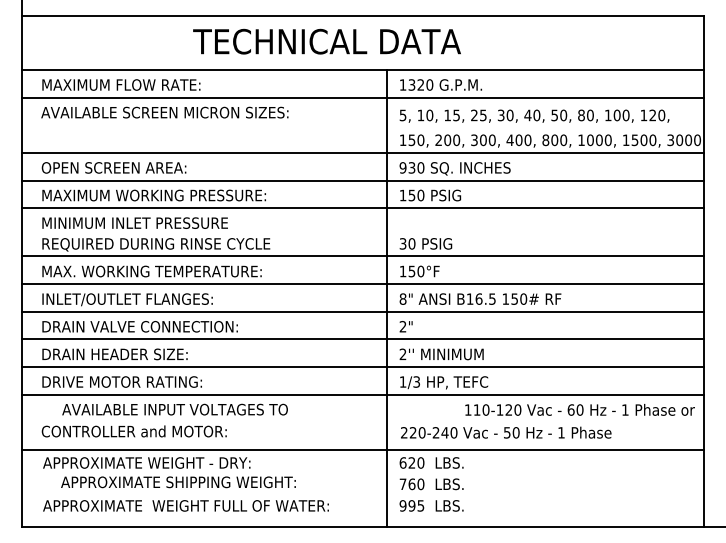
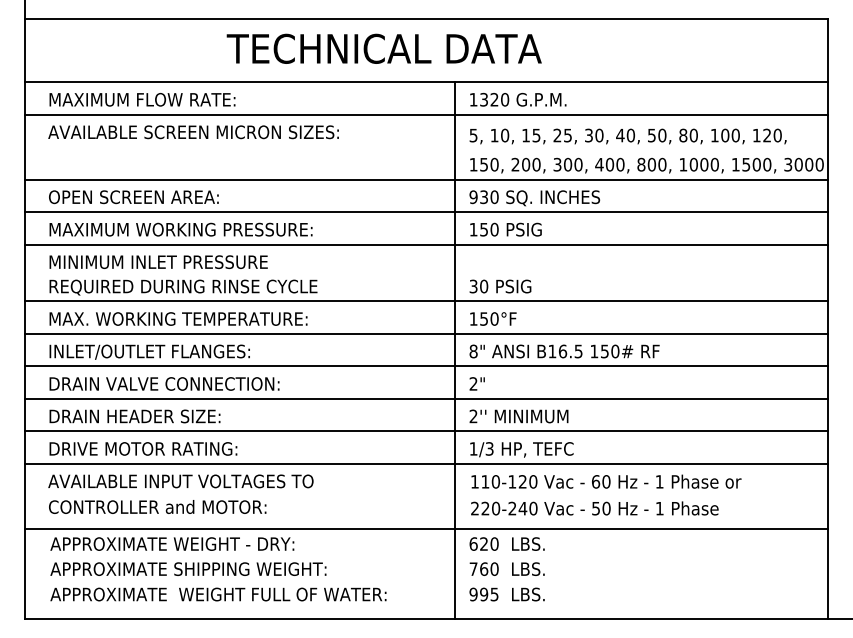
text: (174, 409) -> (180, 481), moved
text: (579, 409) -> (605, 481), moved
text: (178, 482) -> (188, 569), moved

